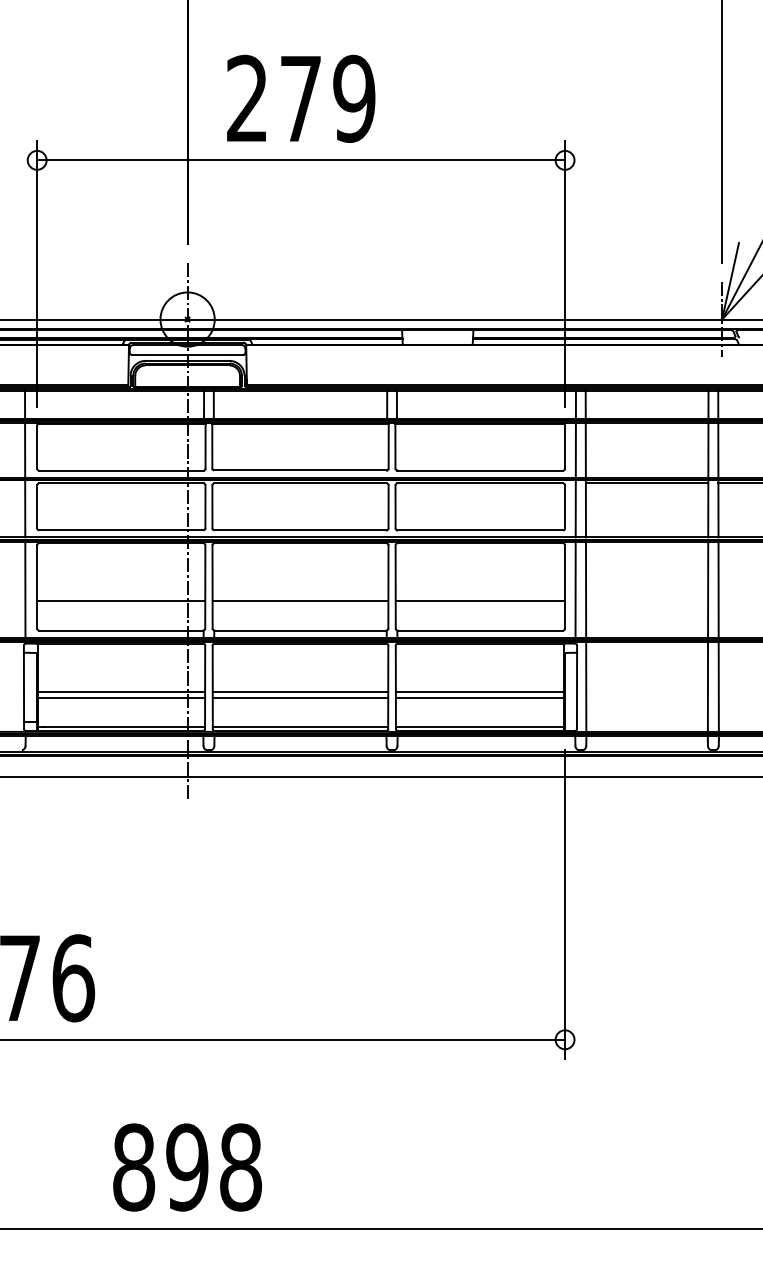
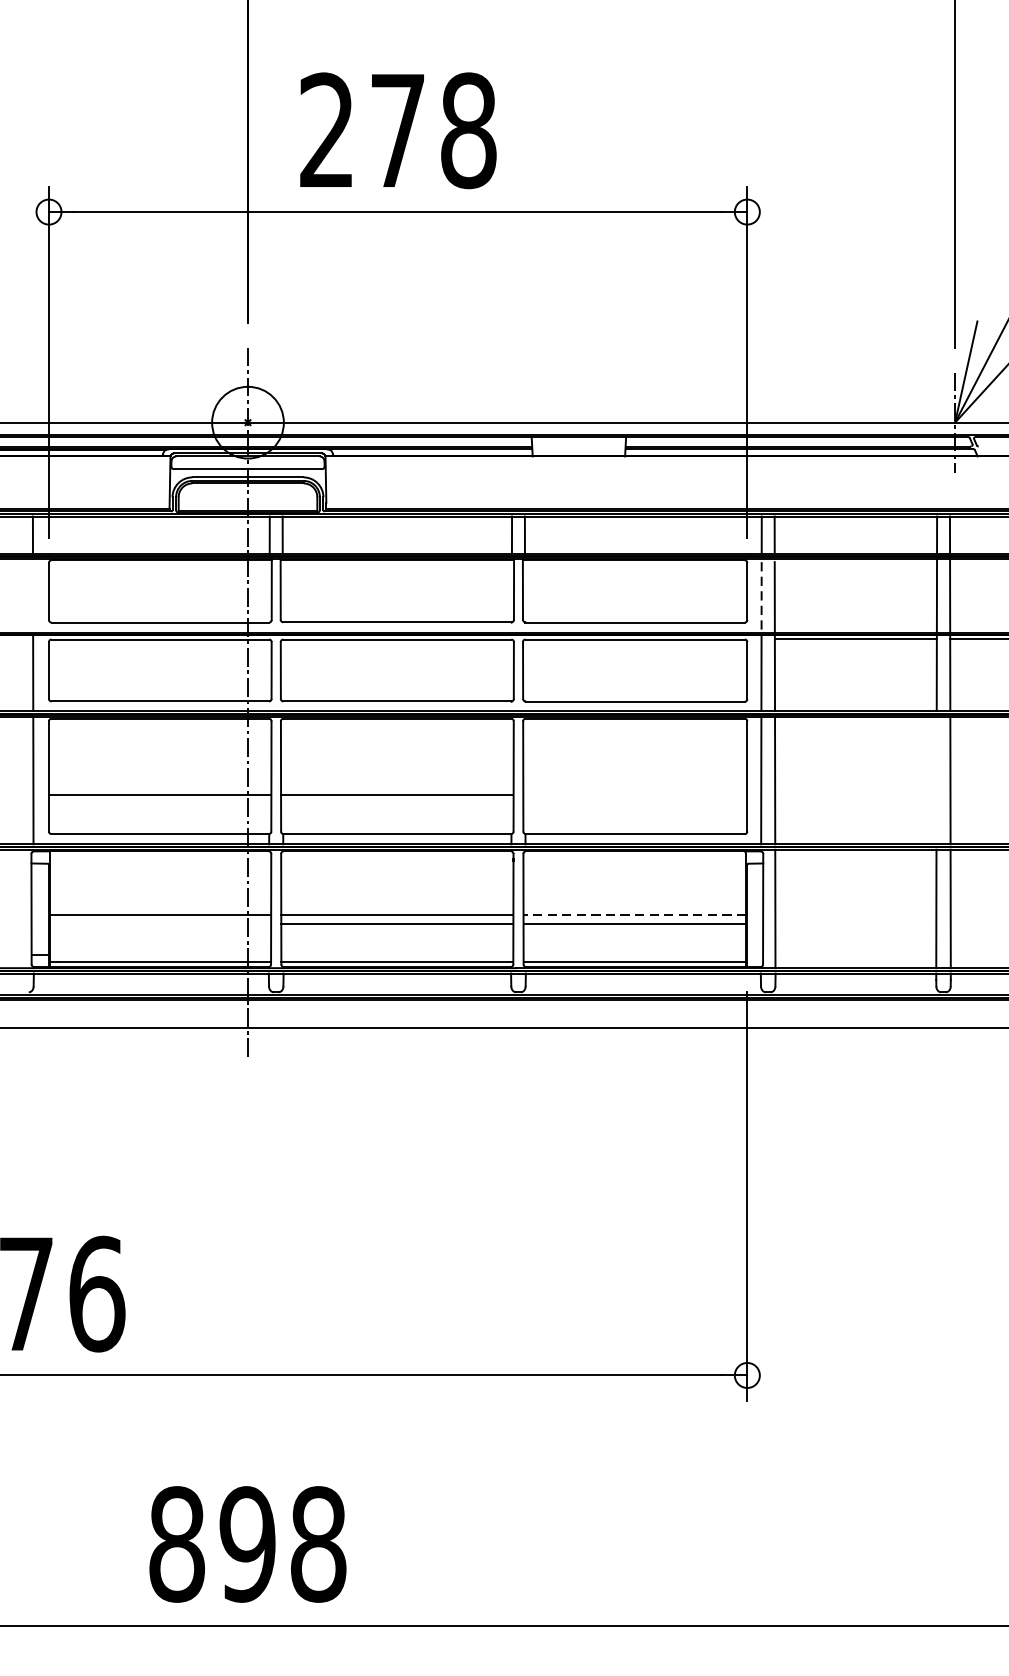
text: (354, 98) -> (468, 130), 279 -> 278
line: (25, 450) -> (33, 595), removed
line: (575, 451) -> (761, 597), solid -> dashed
line: (708, 590) -> (937, 781), removed
line: (479, 600) -> (634, 794), removed
line: (479, 692) -> (634, 916), solid -> dashed
line: (121, 698) -> (160, 923), removed

